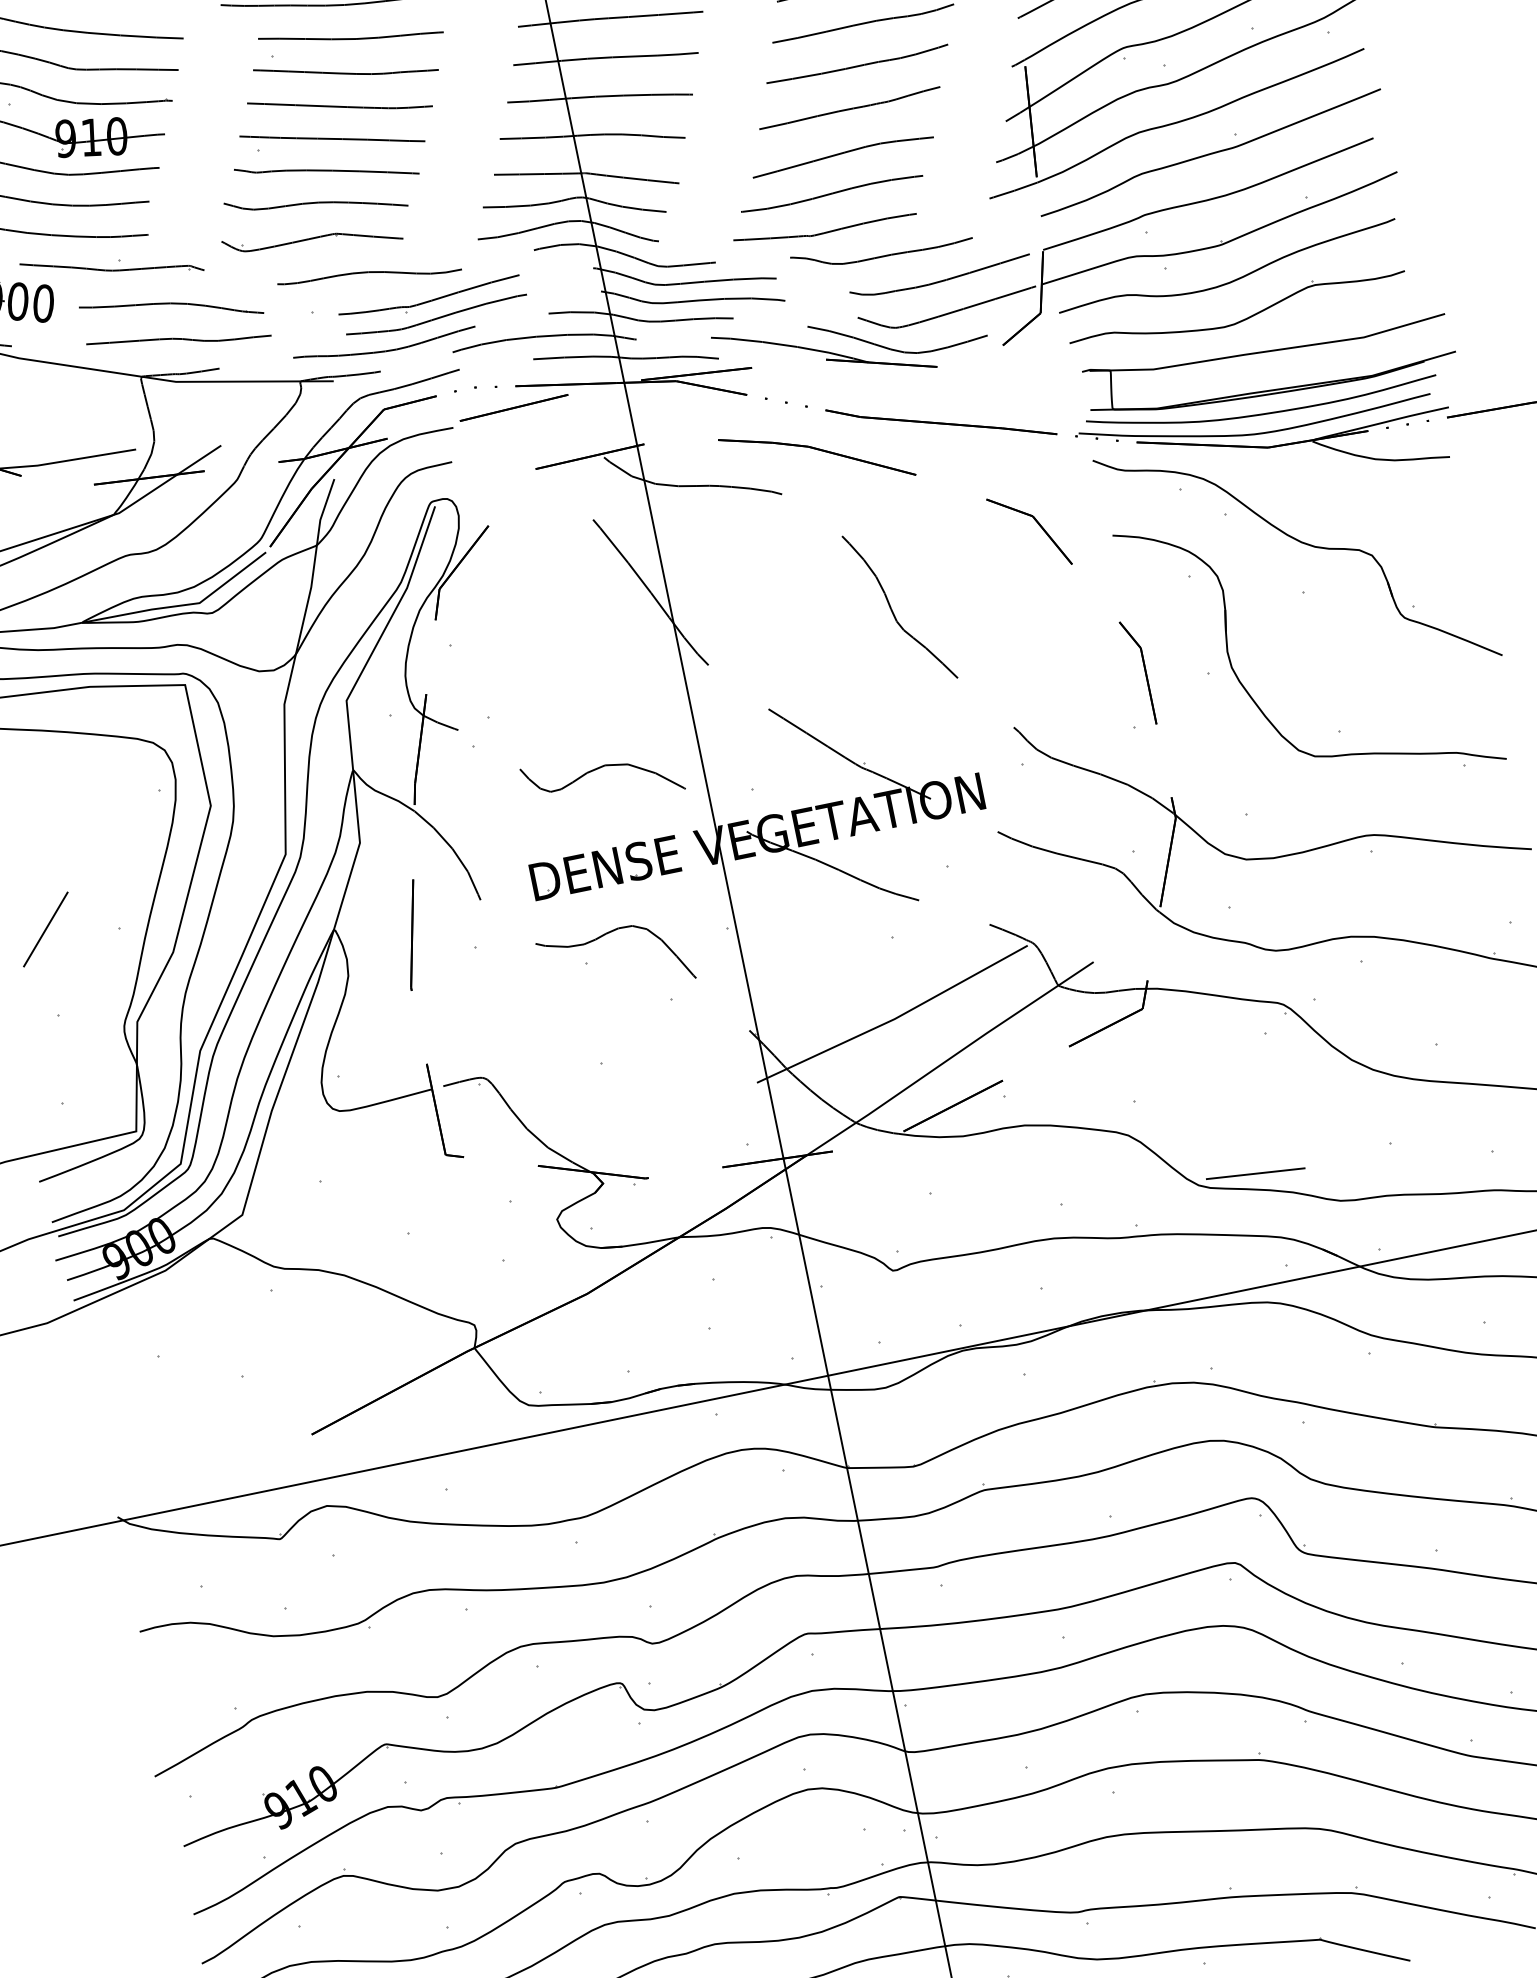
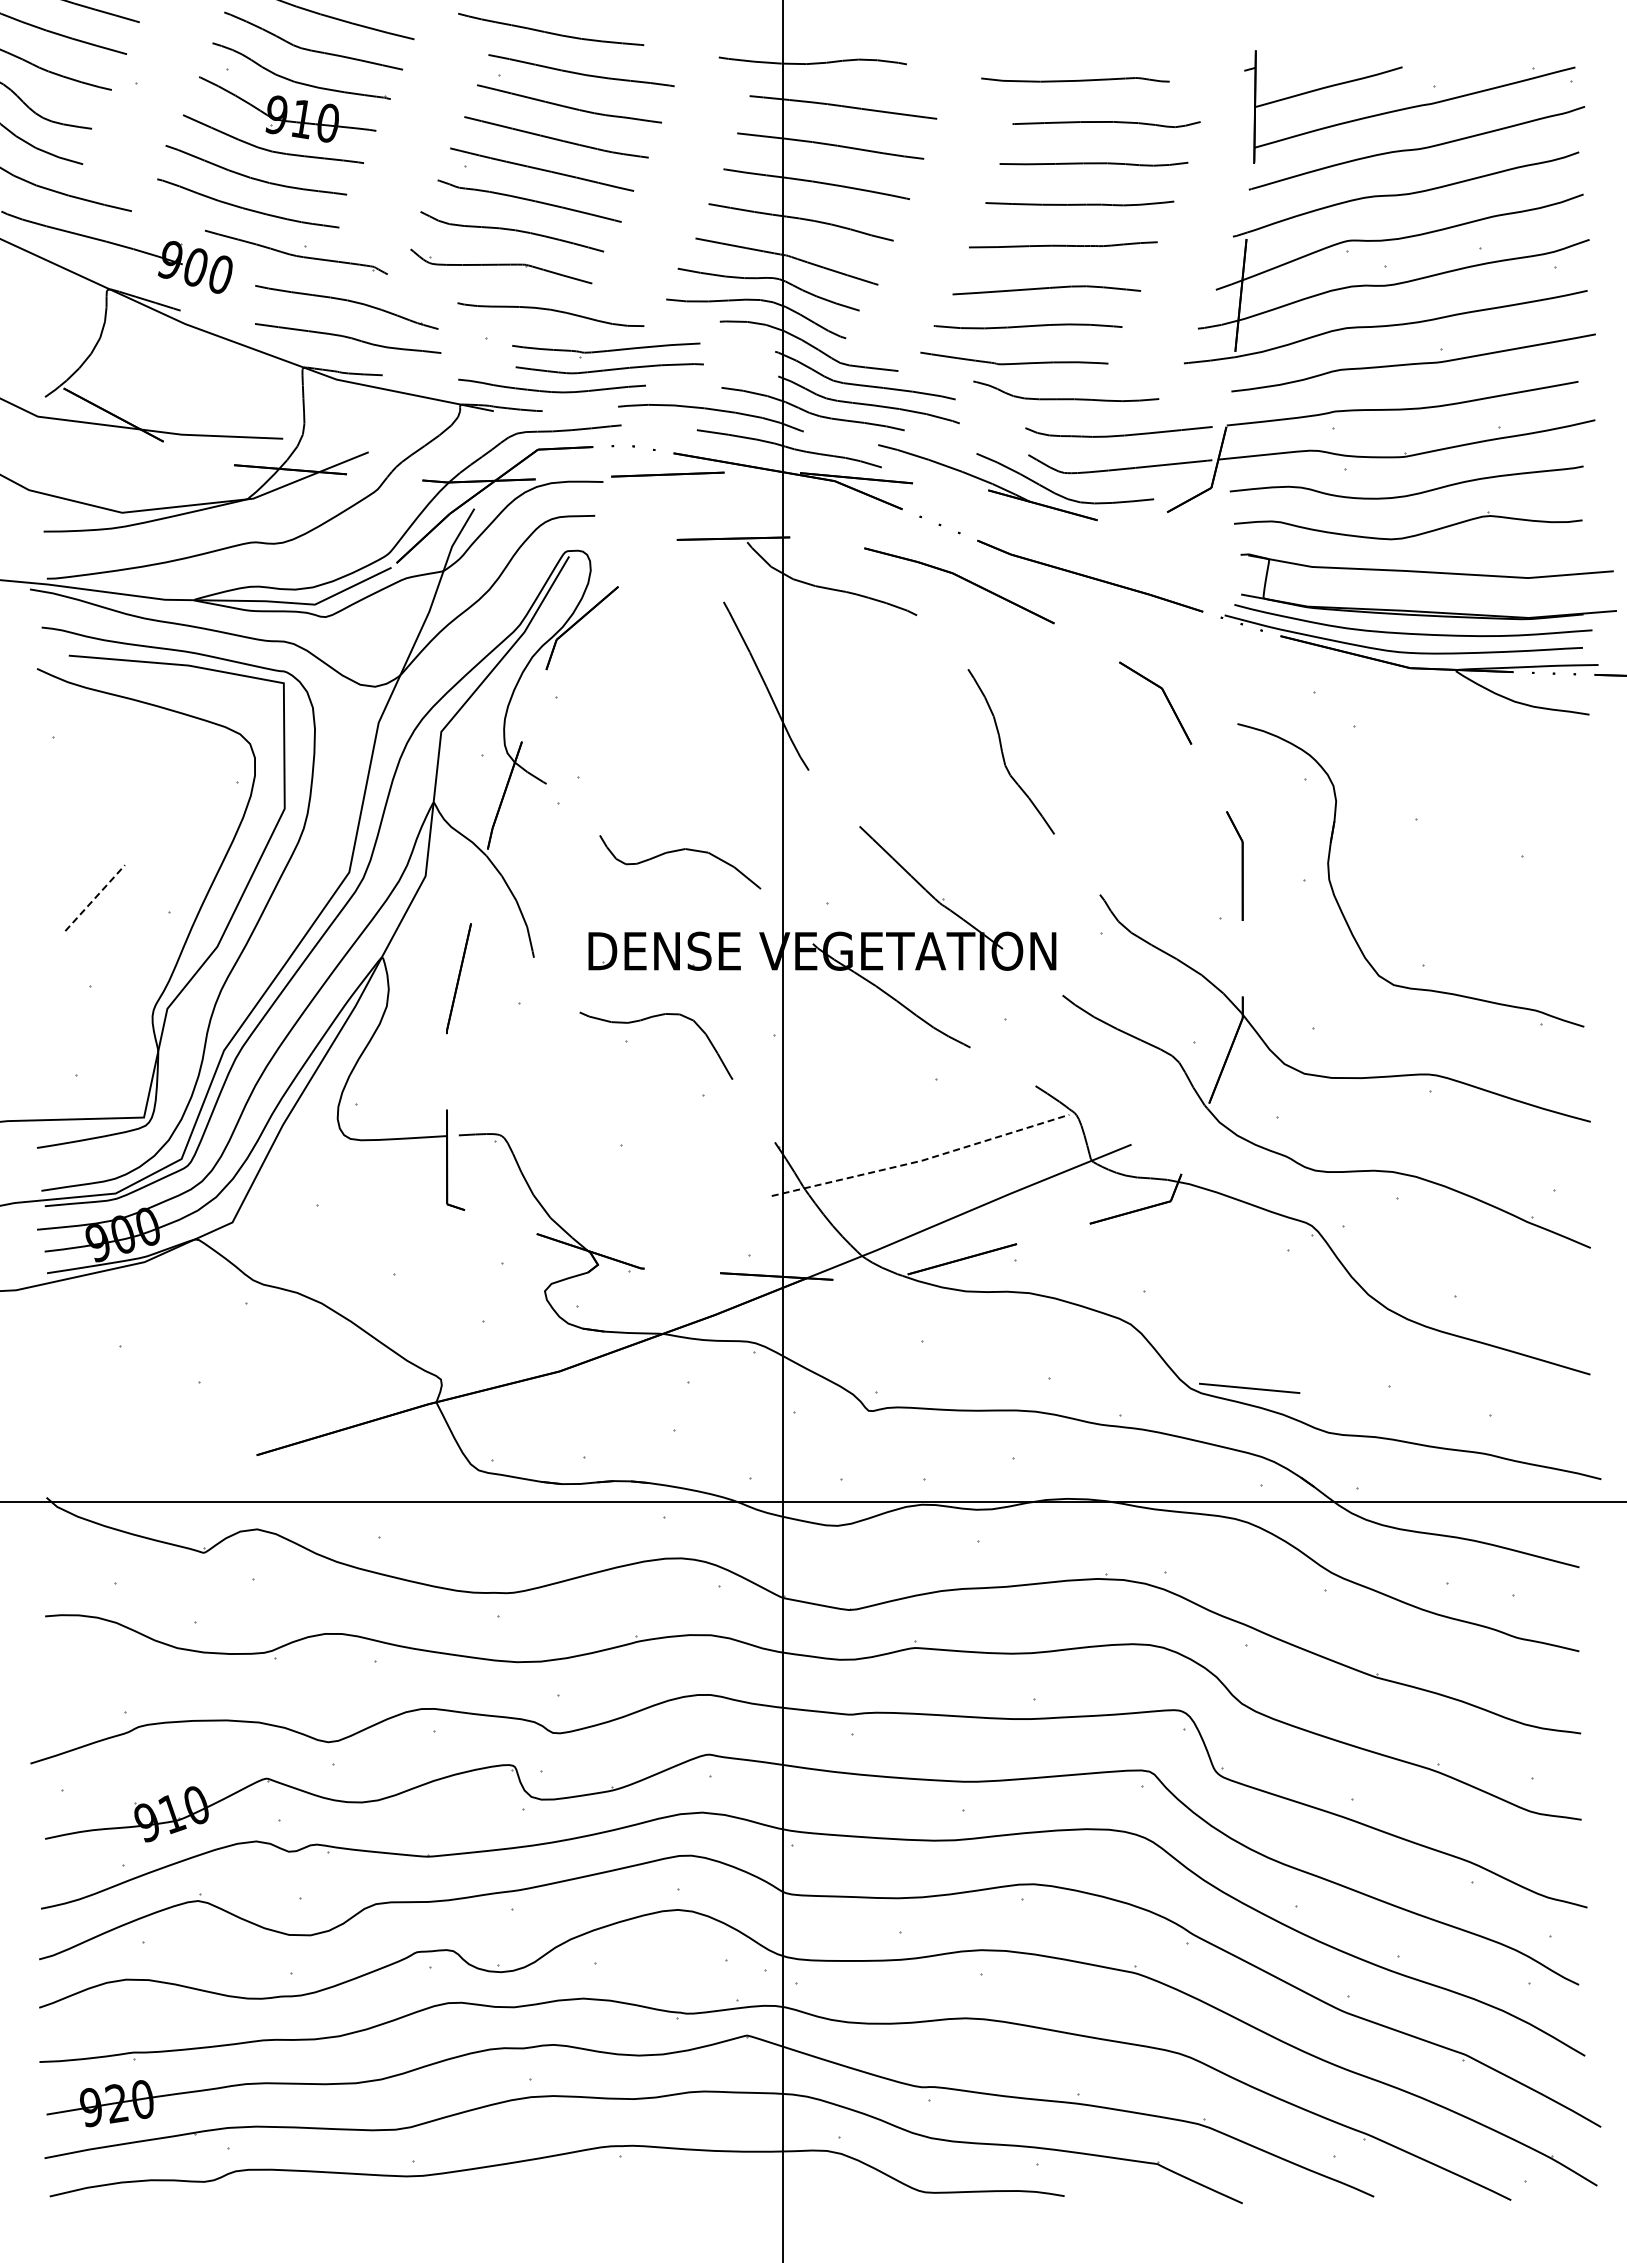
part: (1303, 544) -> (1425, 771), removed
line: (45, 928) -> (95, 897), solid -> dashed
line: (894, 1018) -> (921, 1160), solid -> dashed

